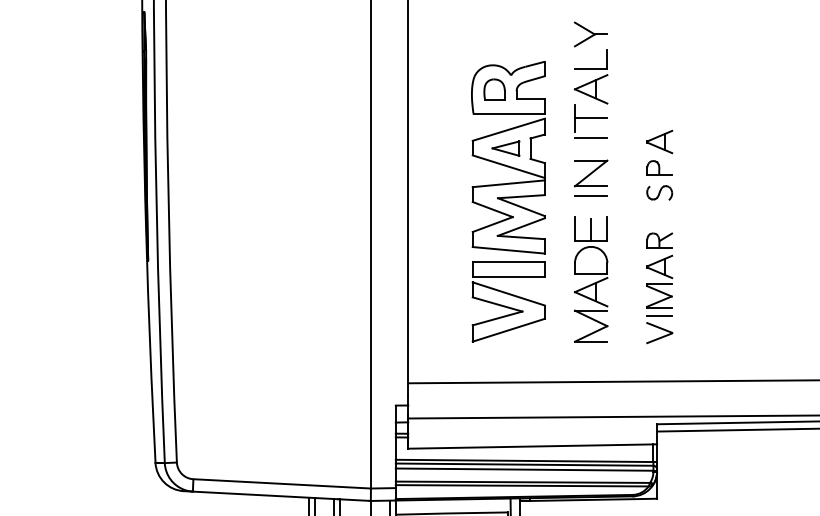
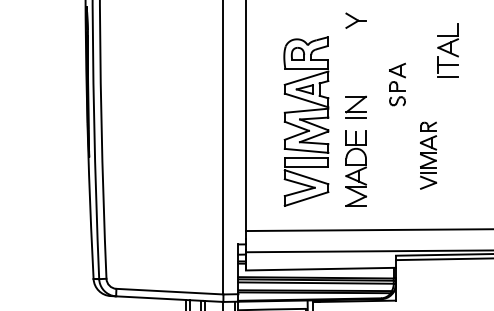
part: (589, 93) -> (447, 50), moved
part: (659, 165) -> (397, 84), moved
part: (659, 287) -> (428, 155), moved

